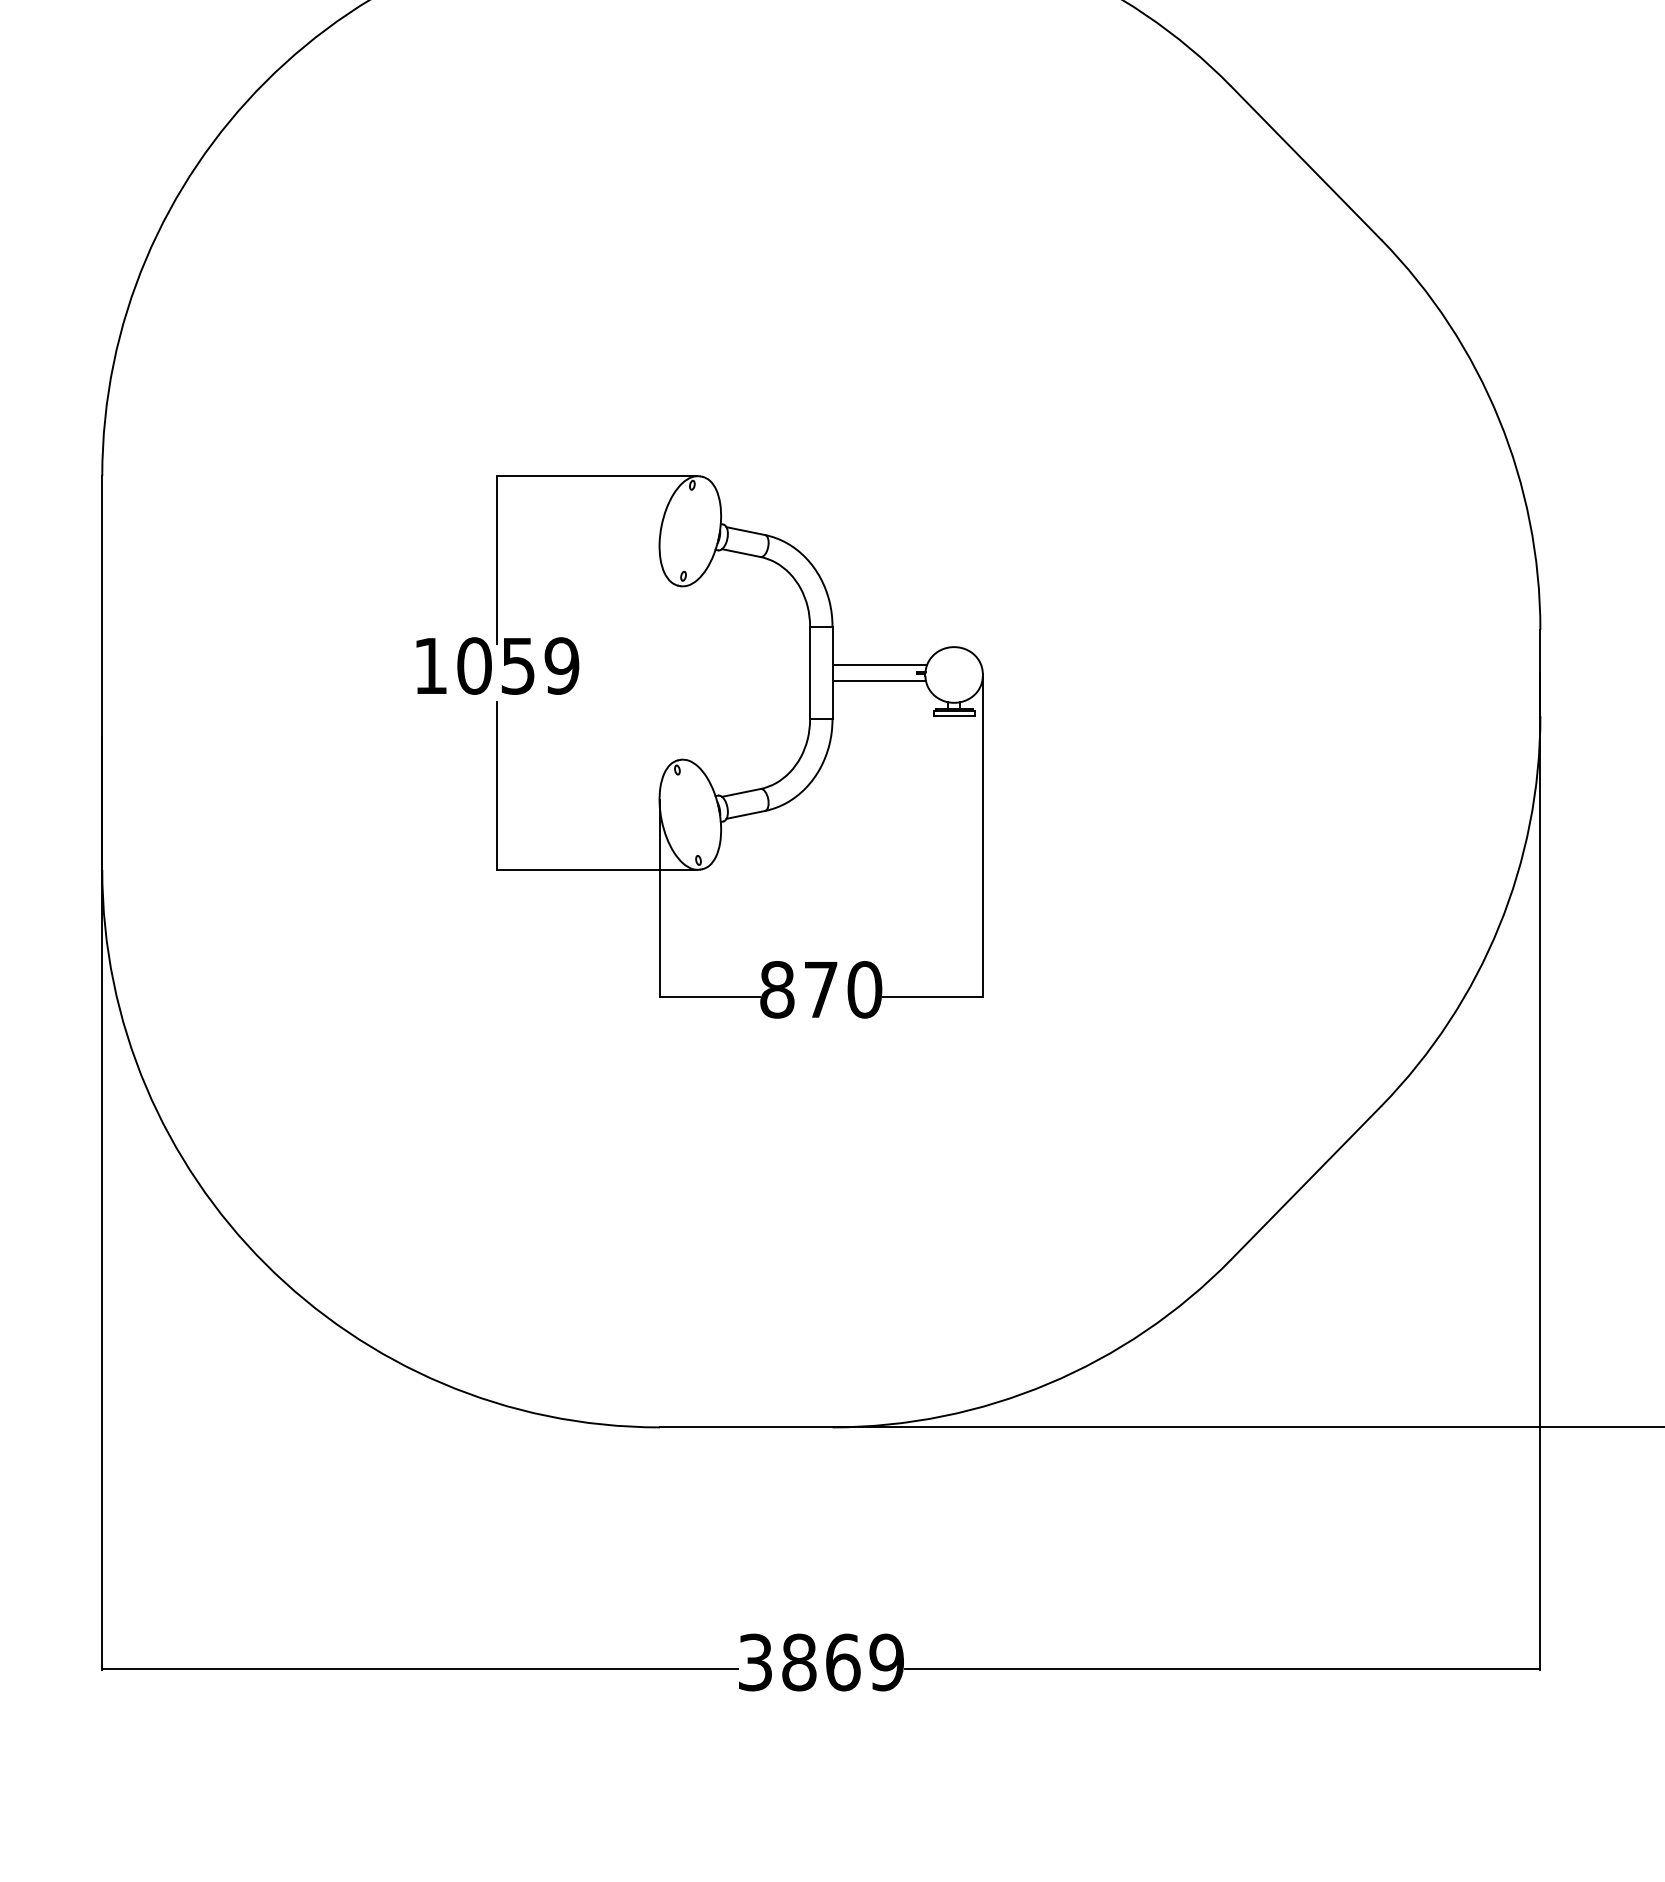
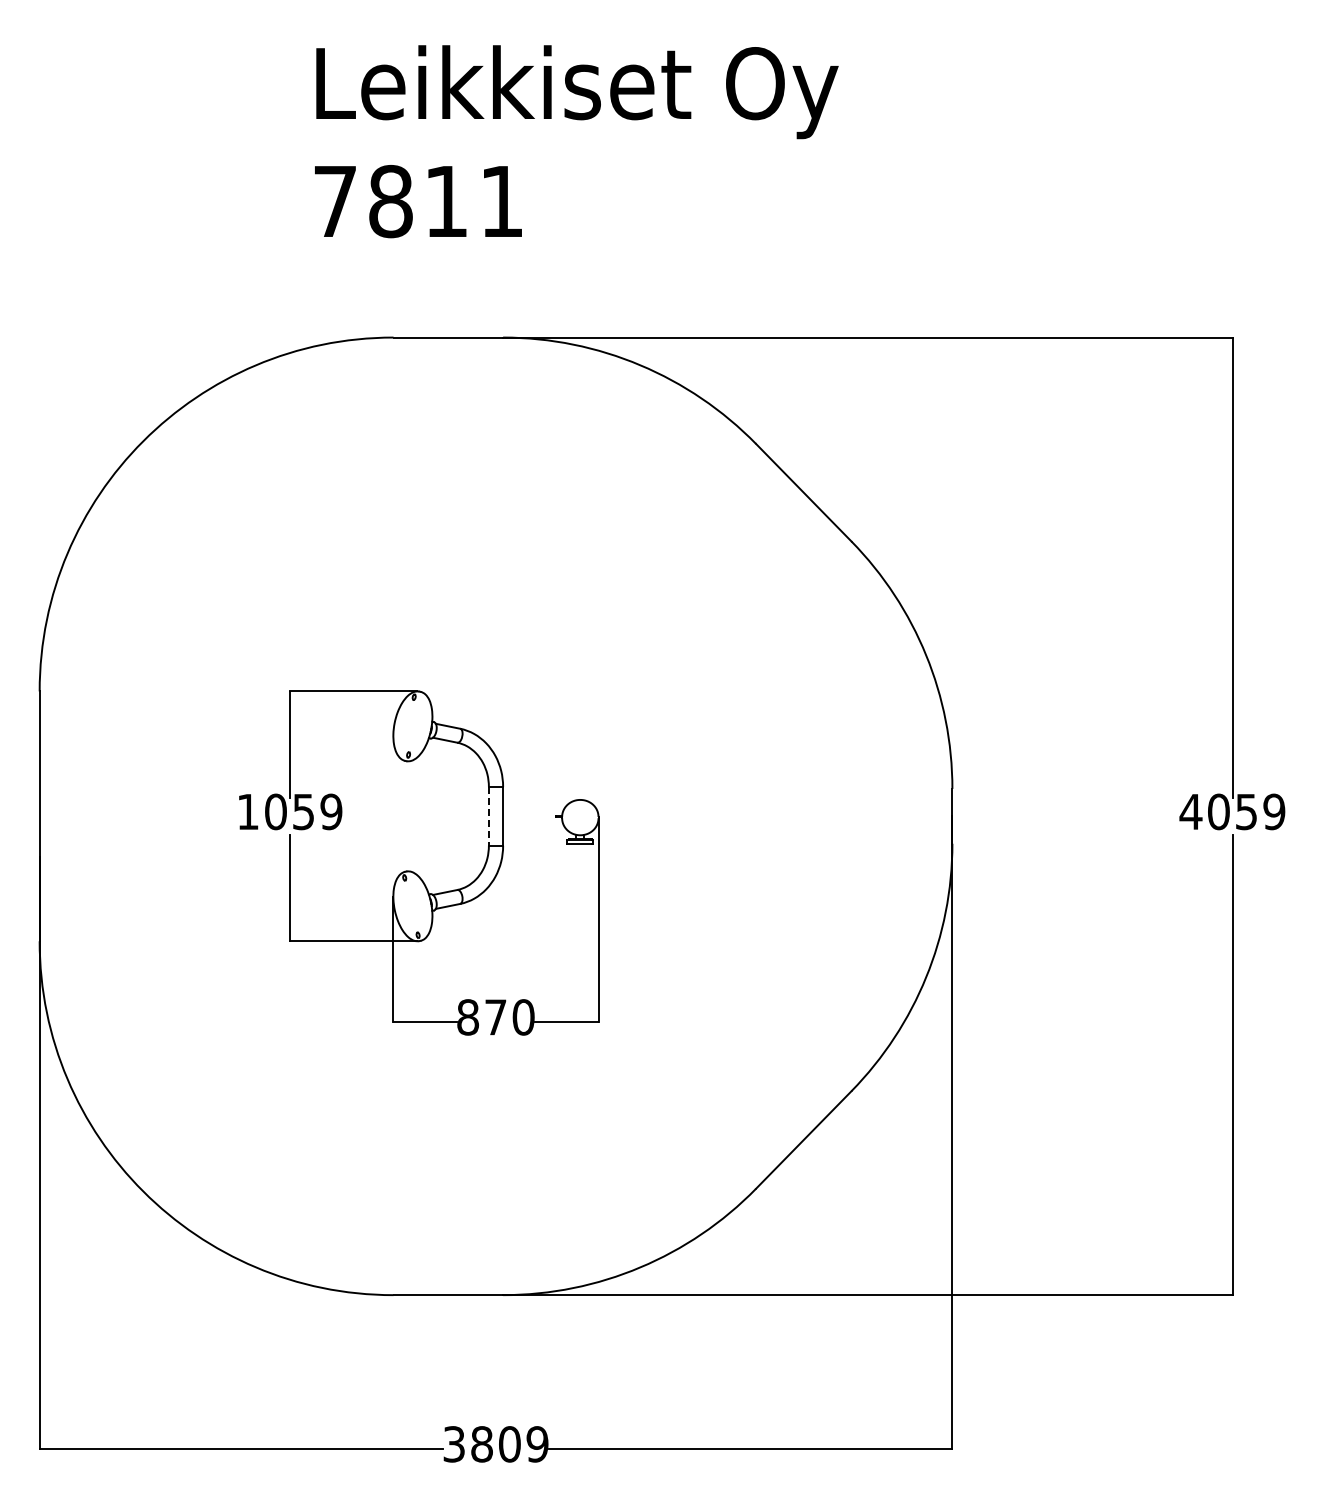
line: (880, 665) -> (533, 811), removed
line: (809, 673) -> (488, 816), solid -> dashed
line: (878, 681) -> (532, 821), removed
text: (842, 1662) -> (509, 1444), 3869 -> 3809

